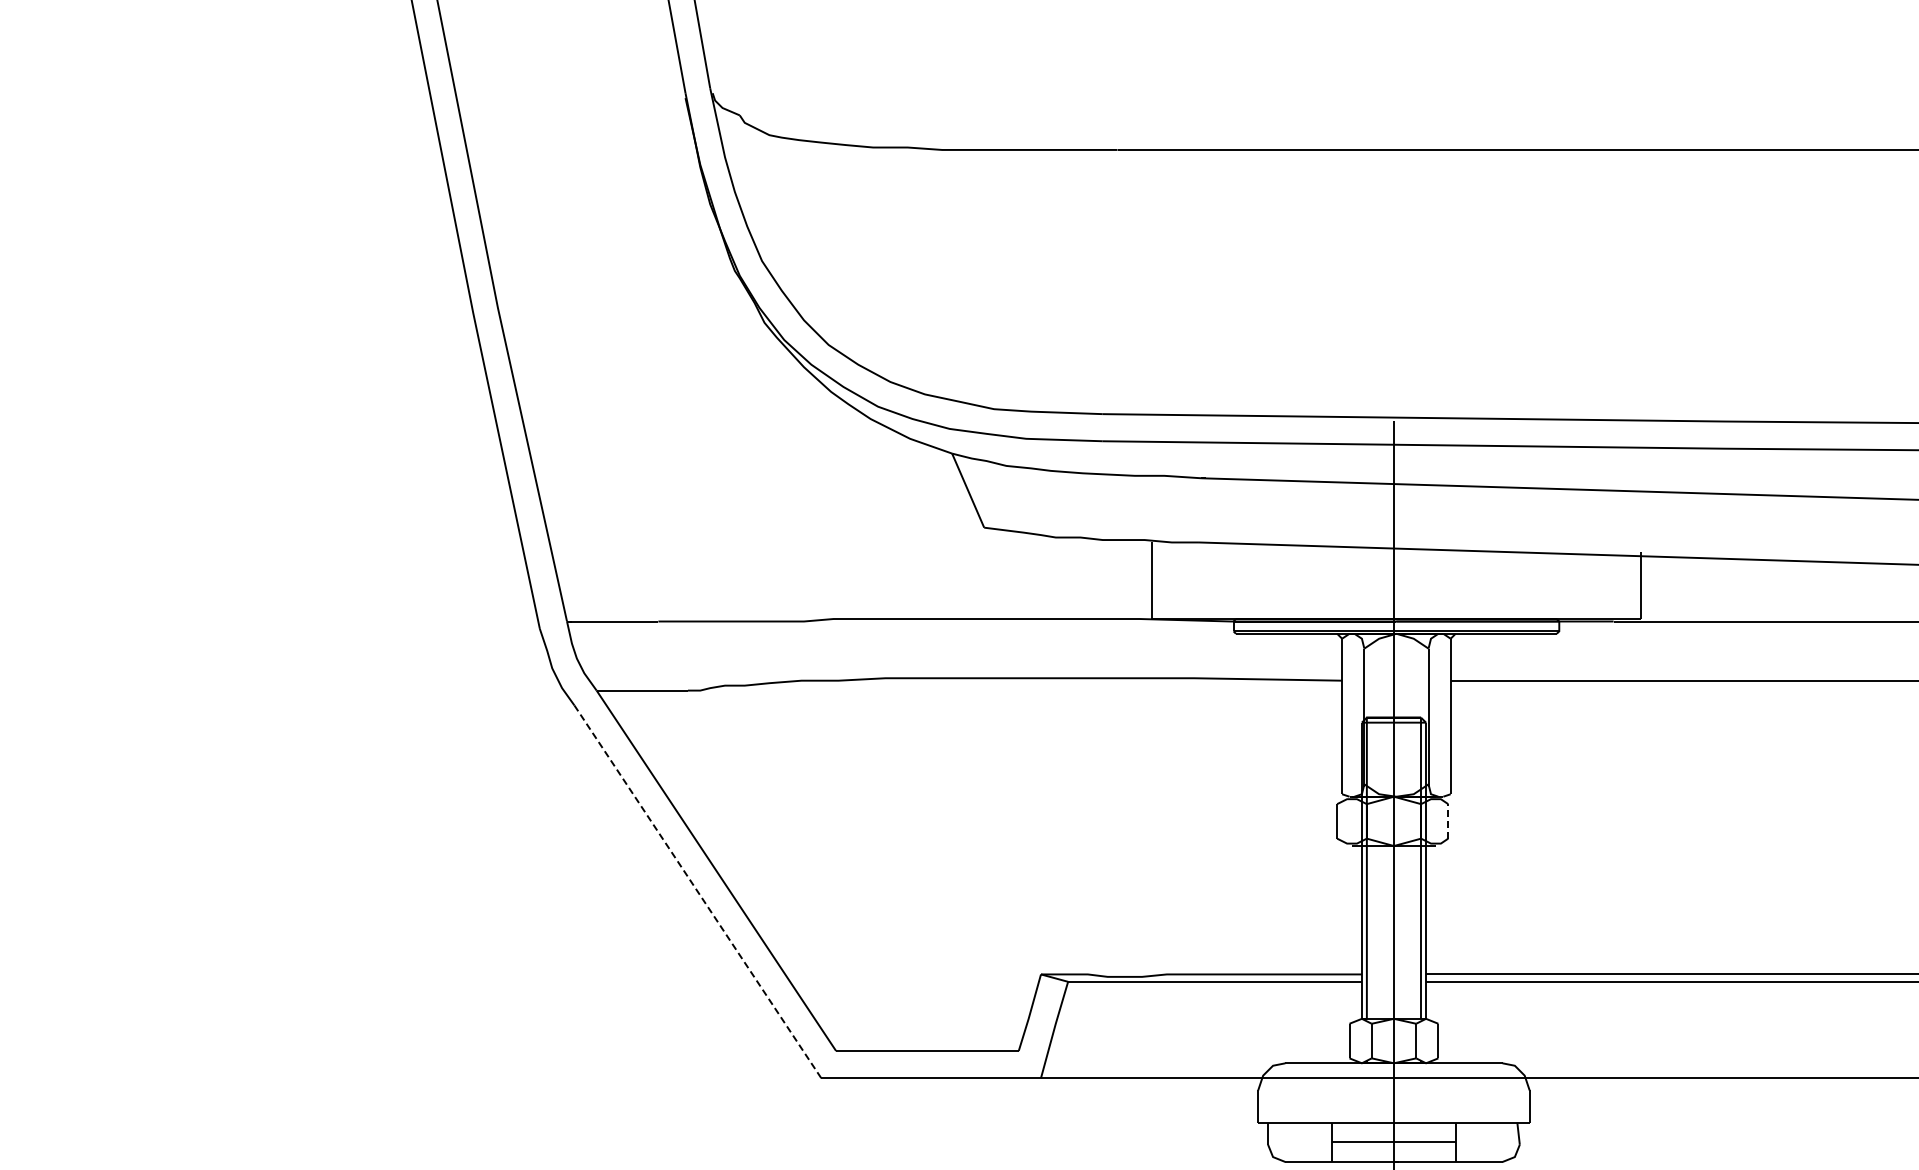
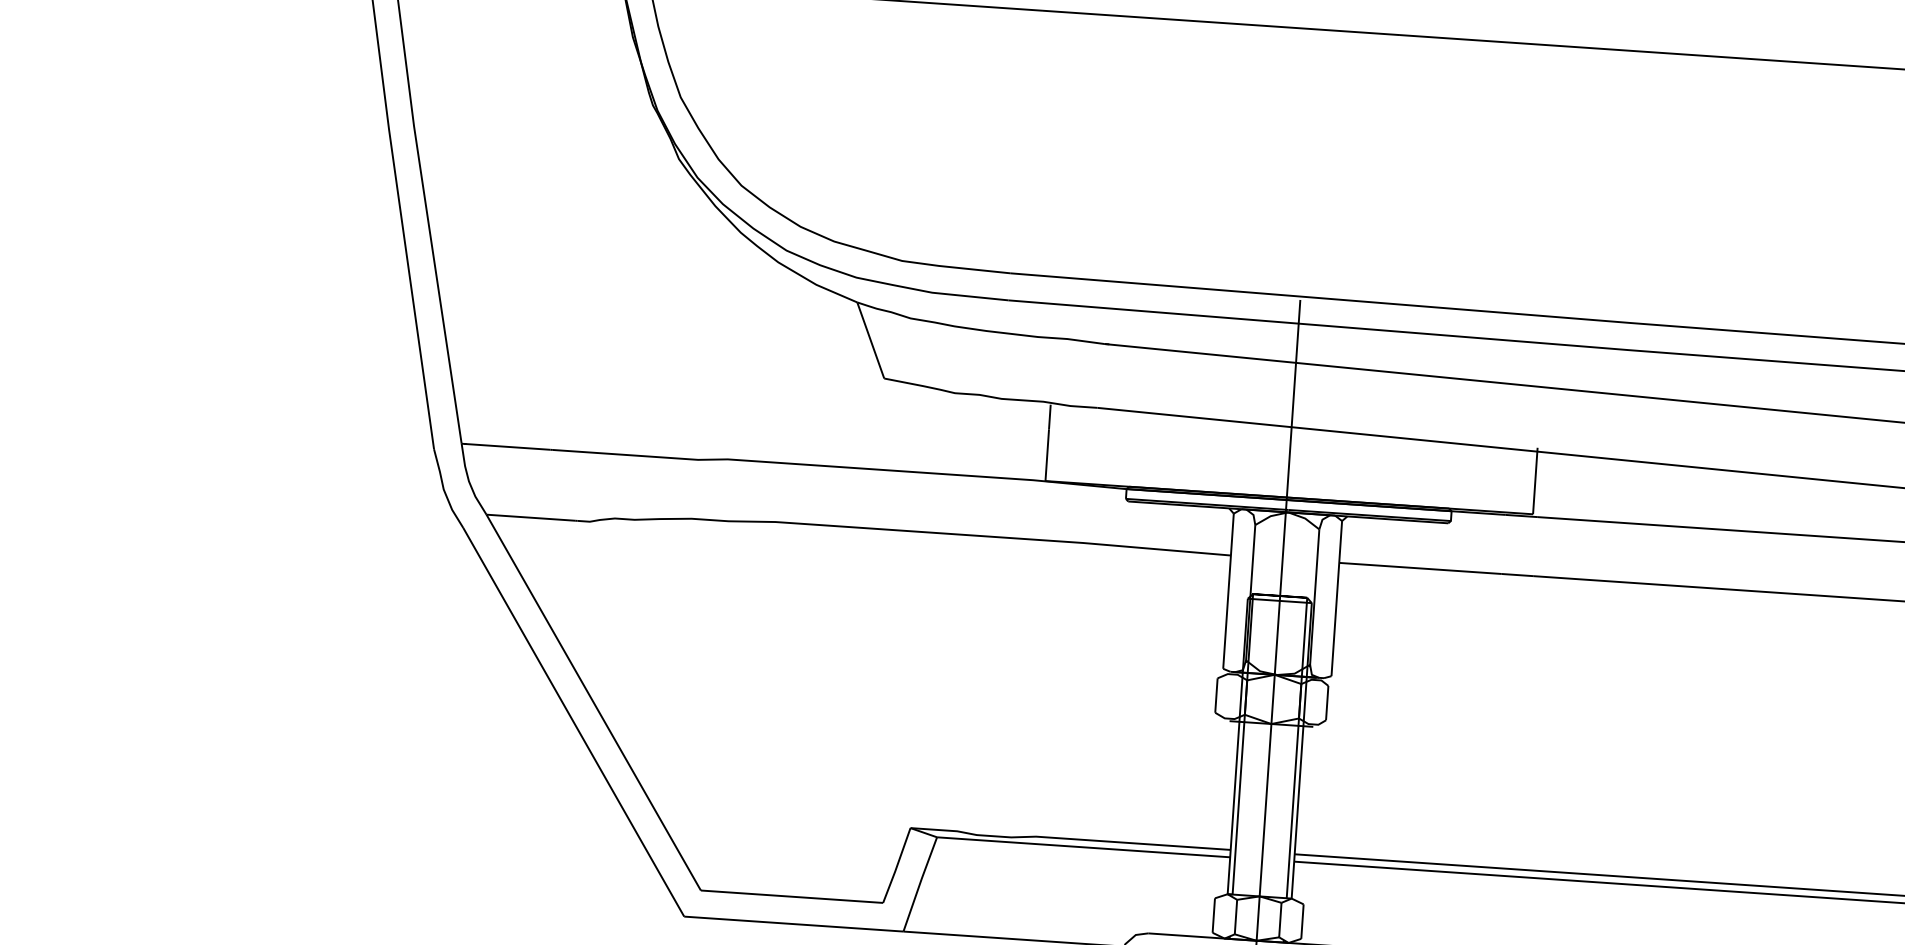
line: (1448, 820) -> (1327, 702), dashed -> solid
line: (697, 891) -> (573, 721), dashed -> solid

